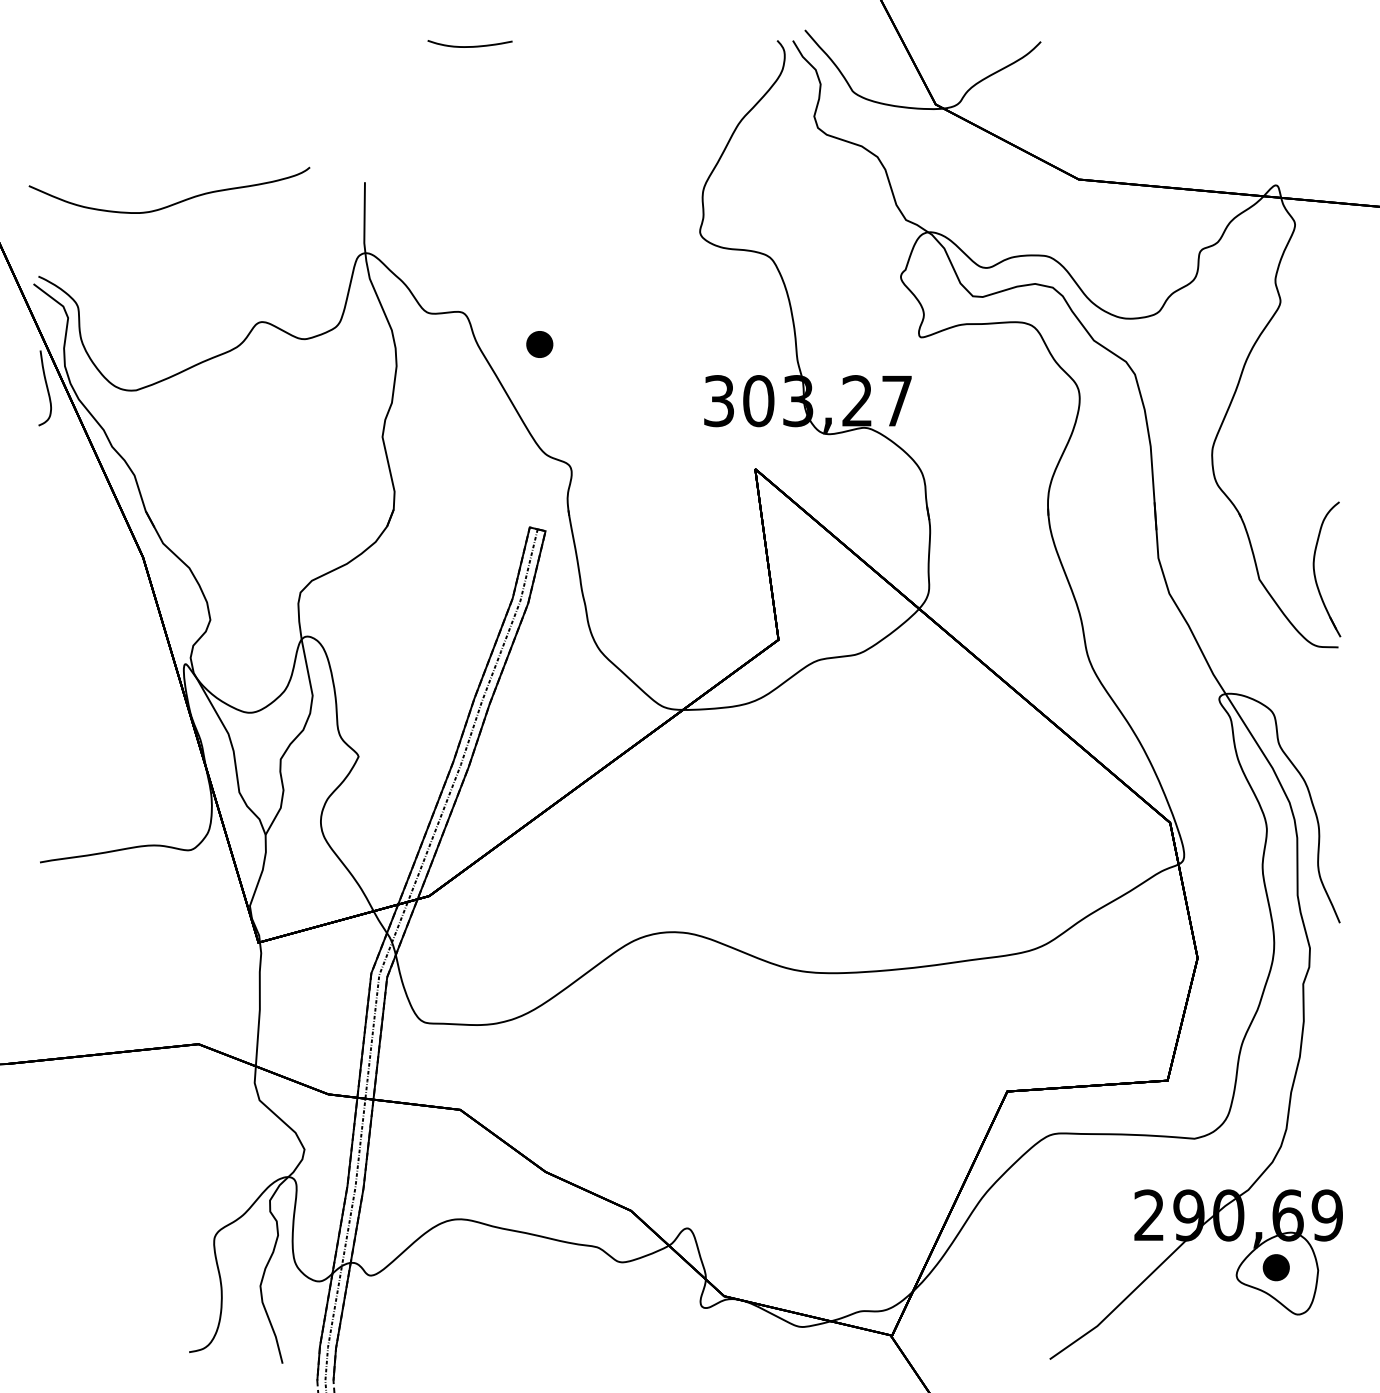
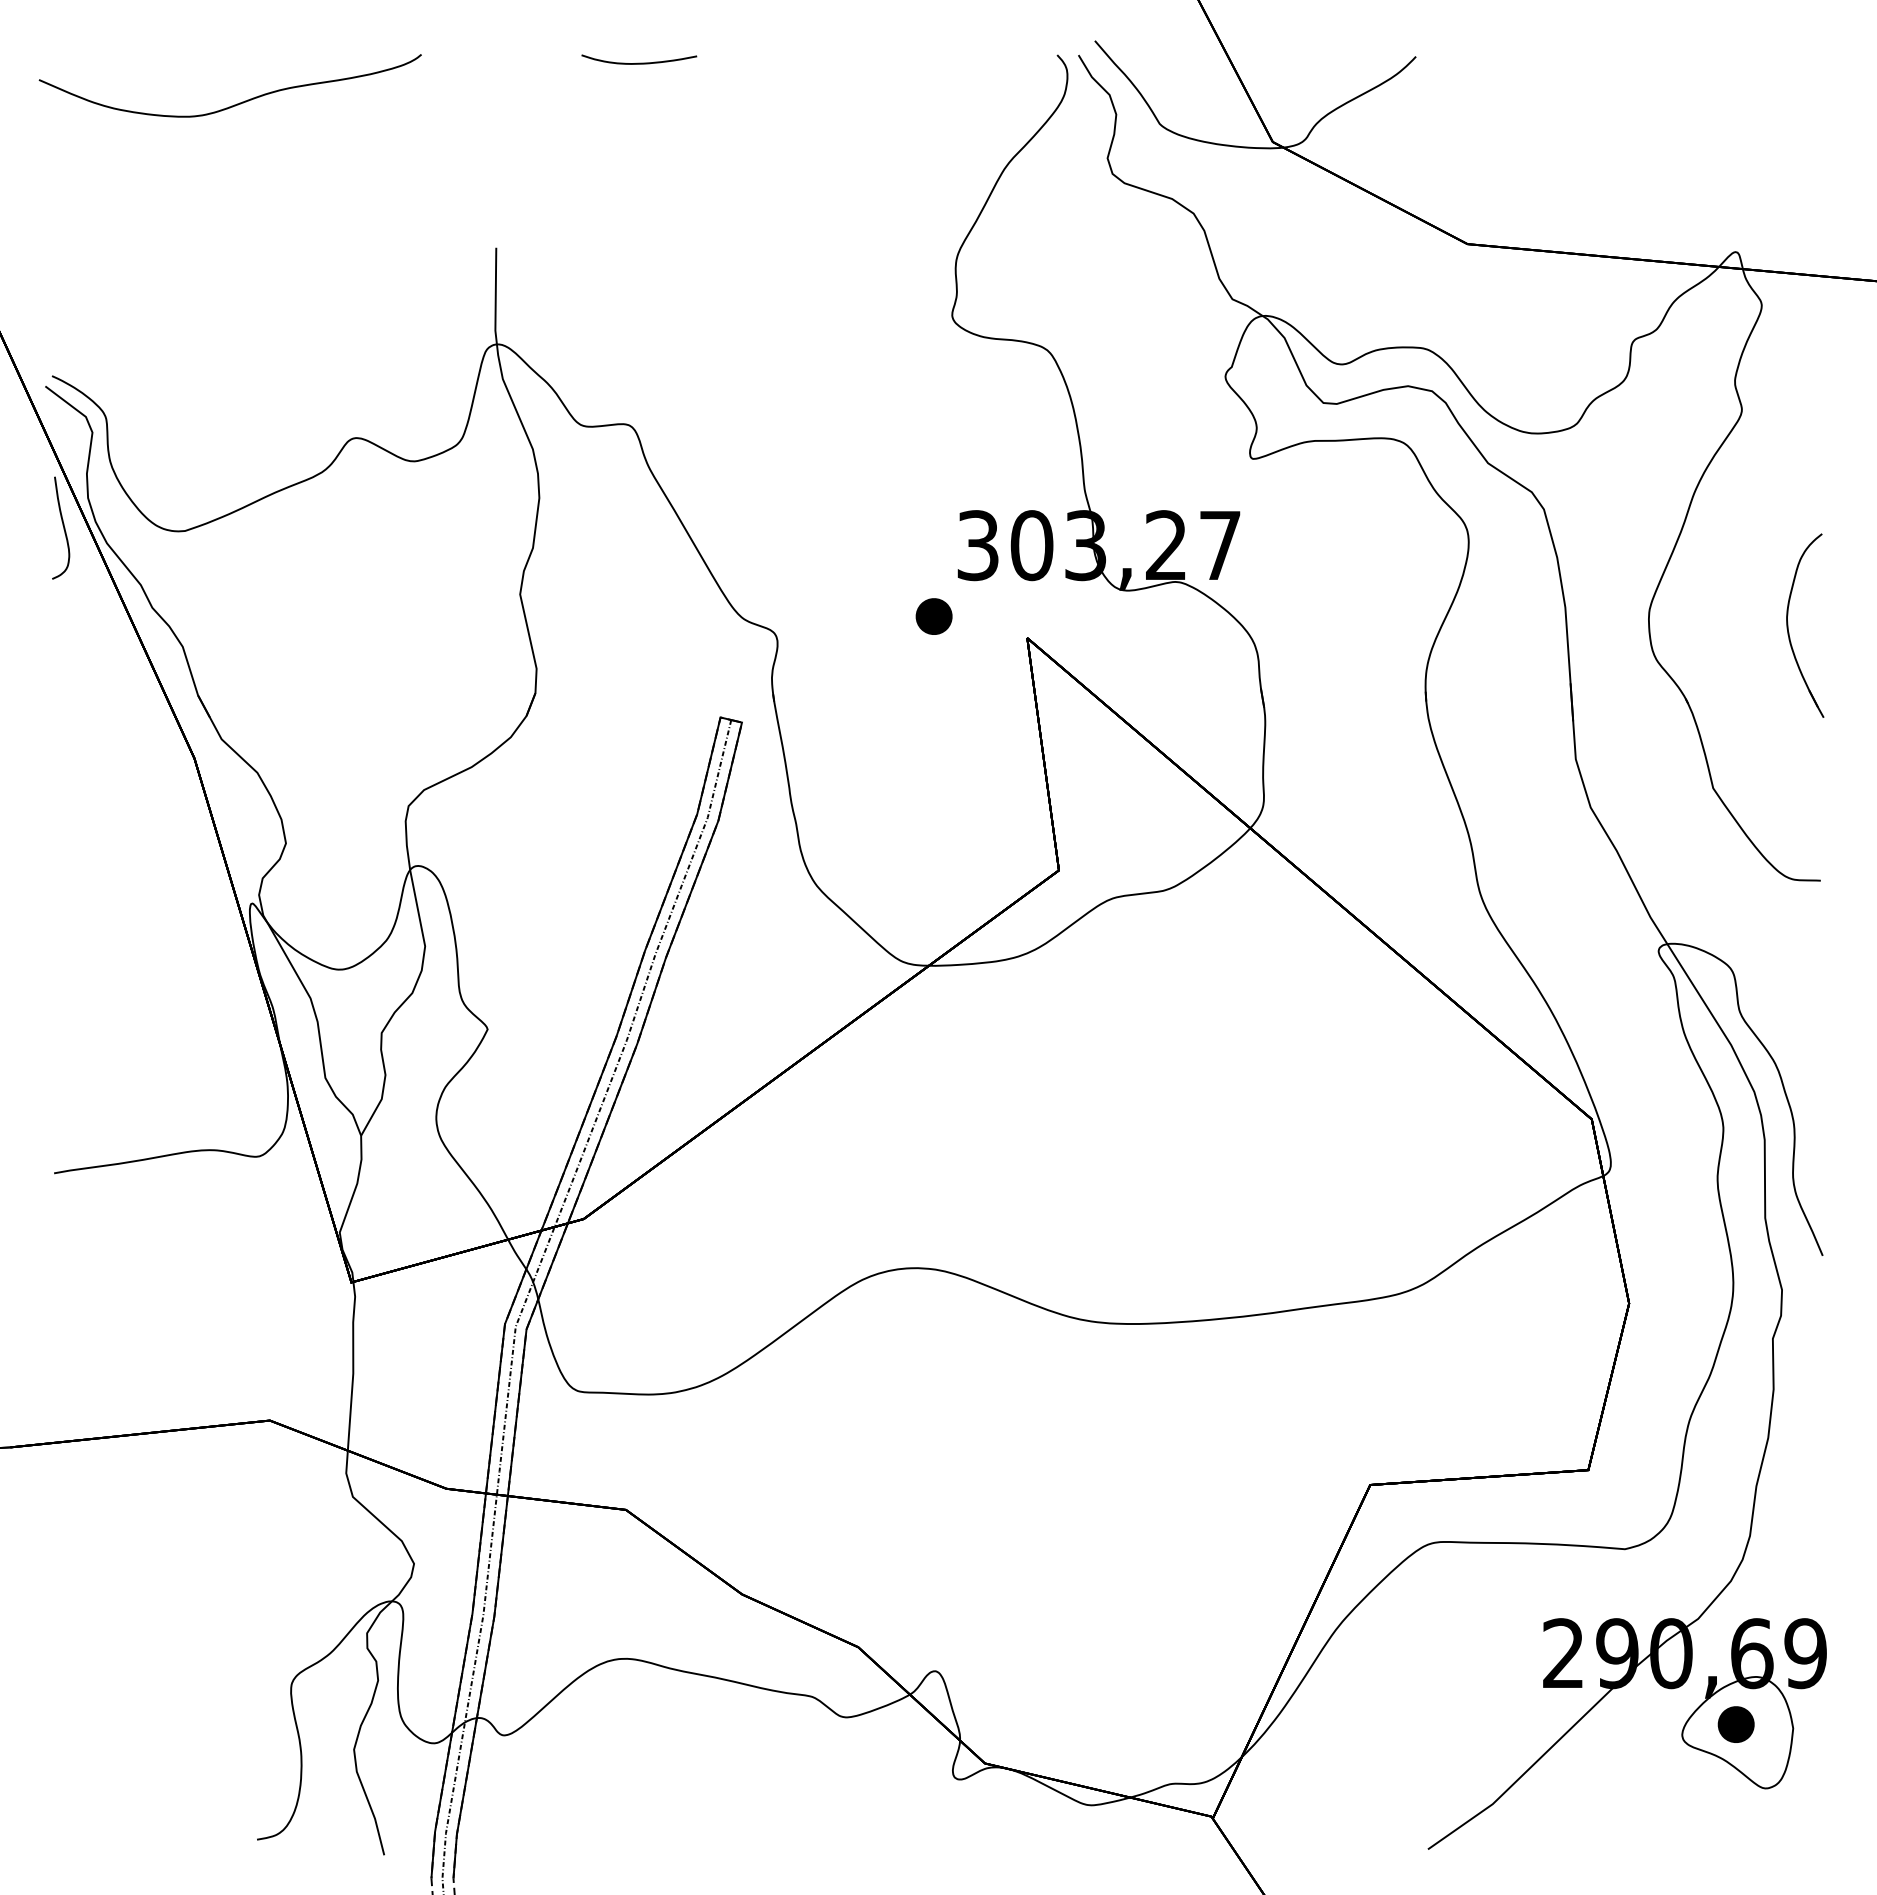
curve: (172, 204) -> (234, 104), moved
part: (539, 344) -> (933, 616), moved
part: (1314, 569) -> (1788, 625), moved

